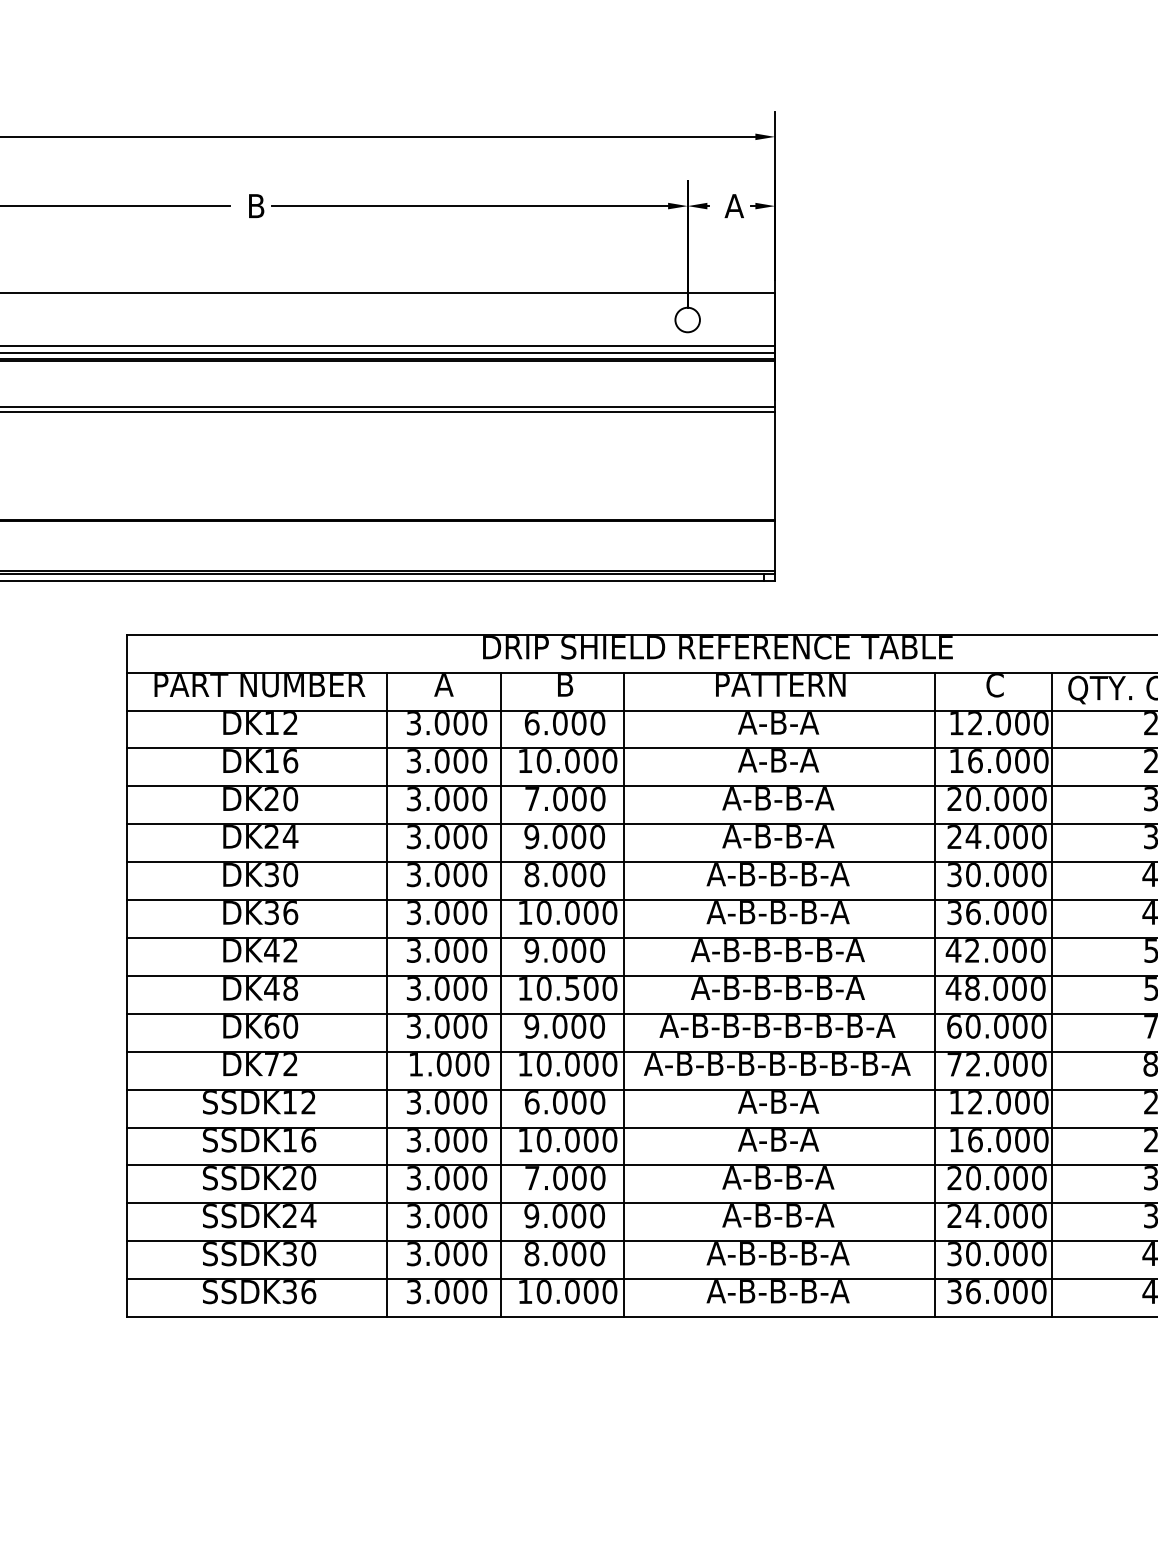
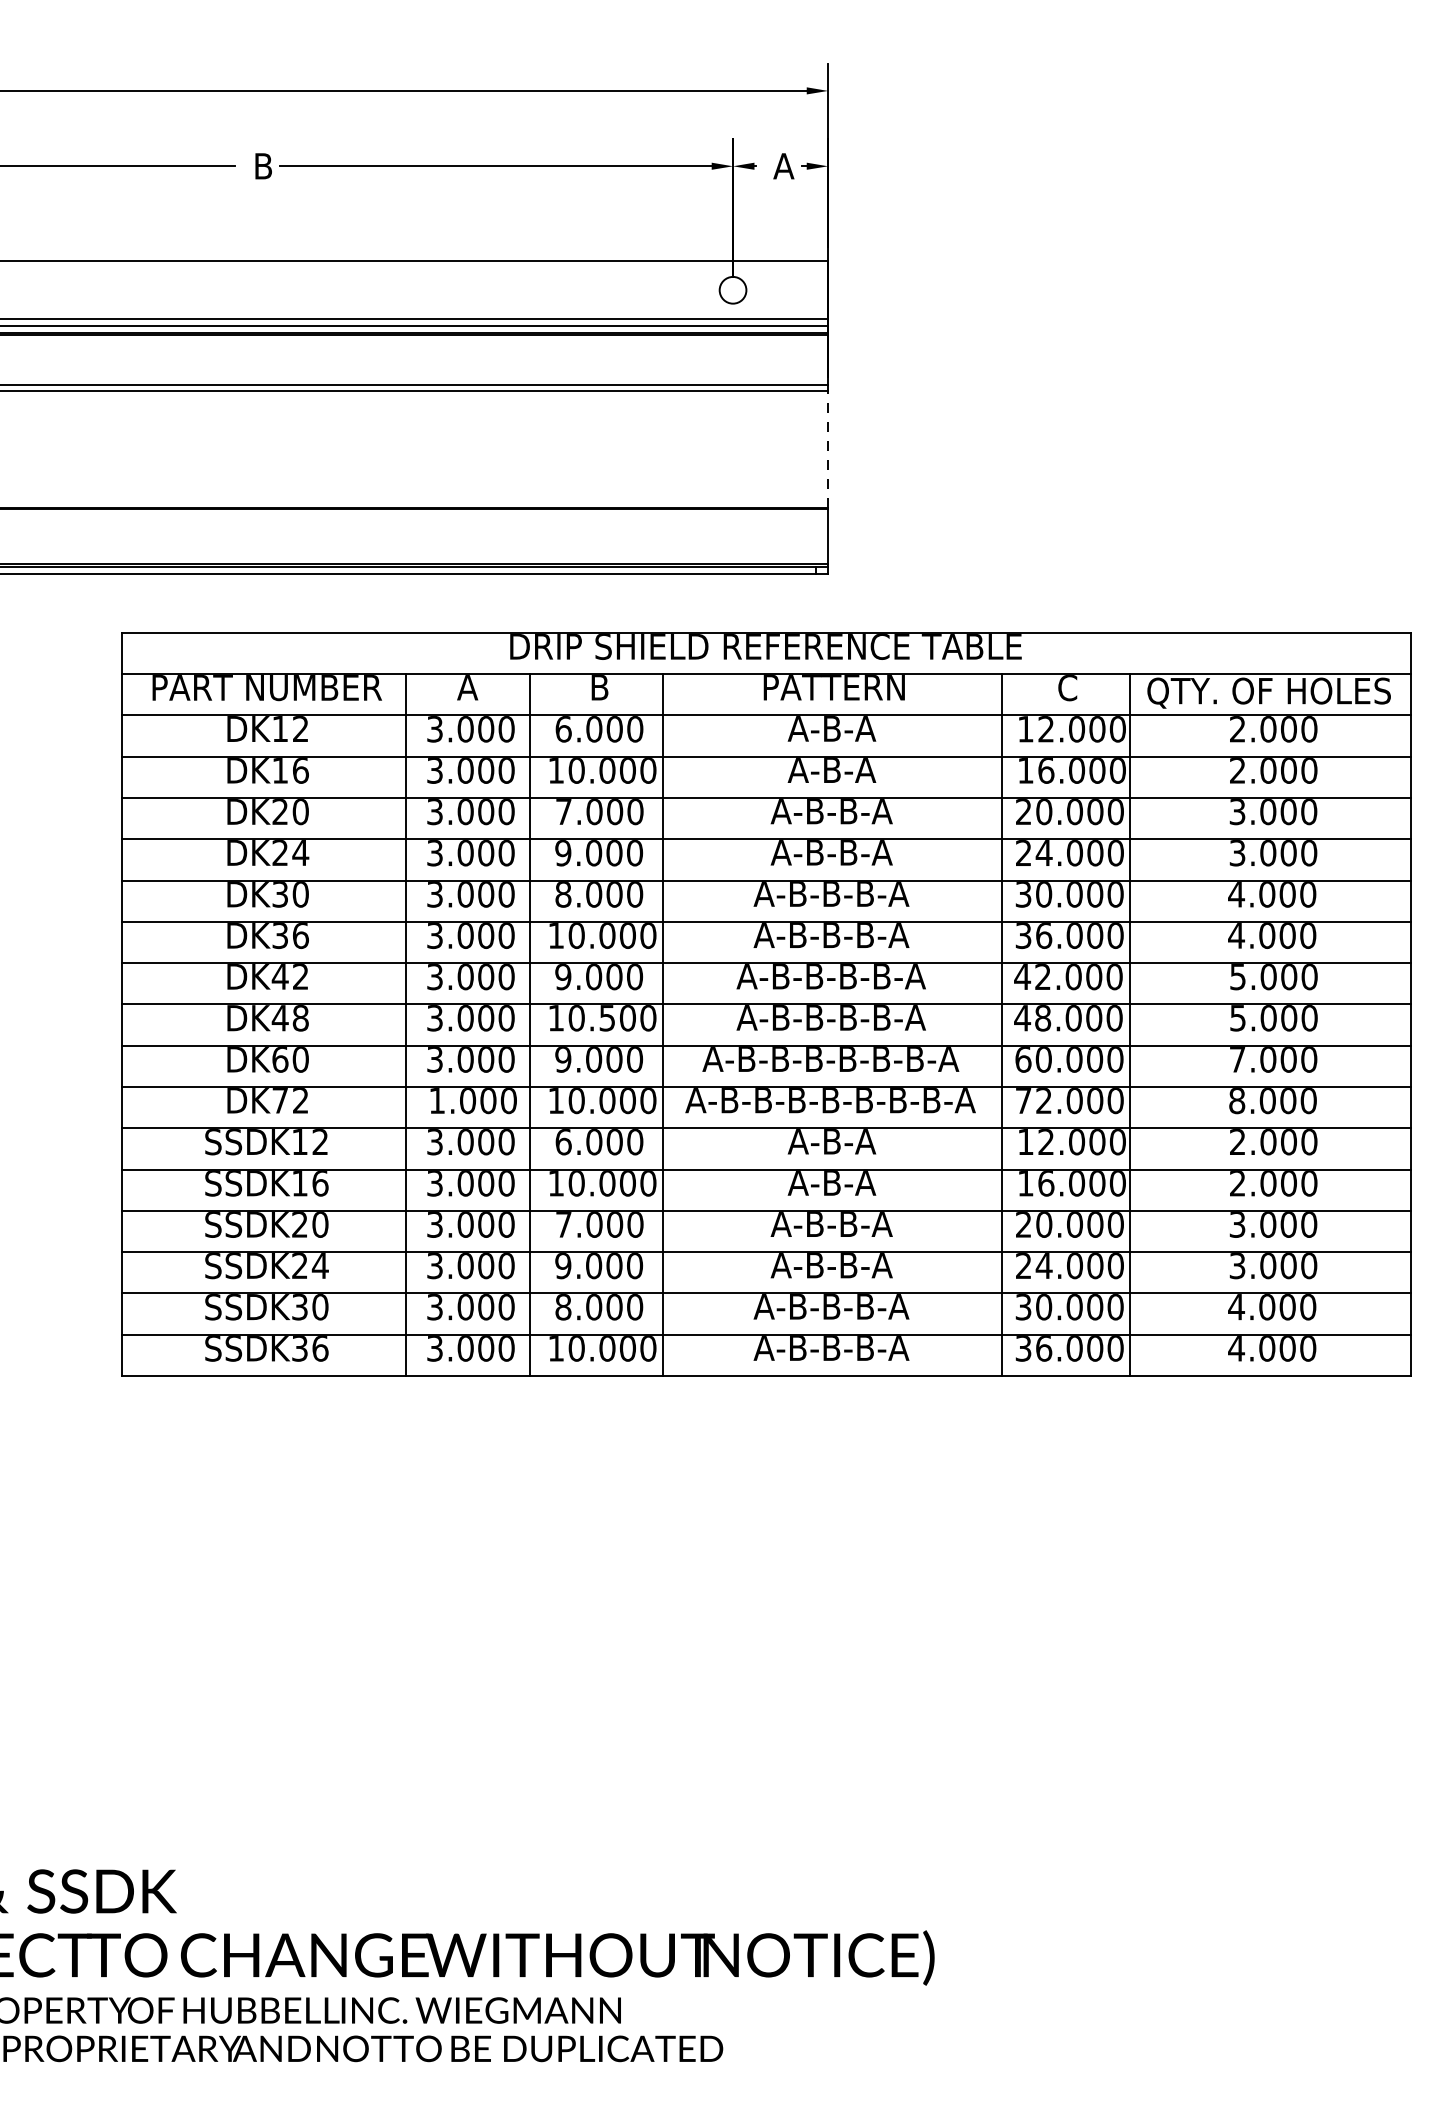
line: (775, 465) -> (828, 448), solid -> dashed

